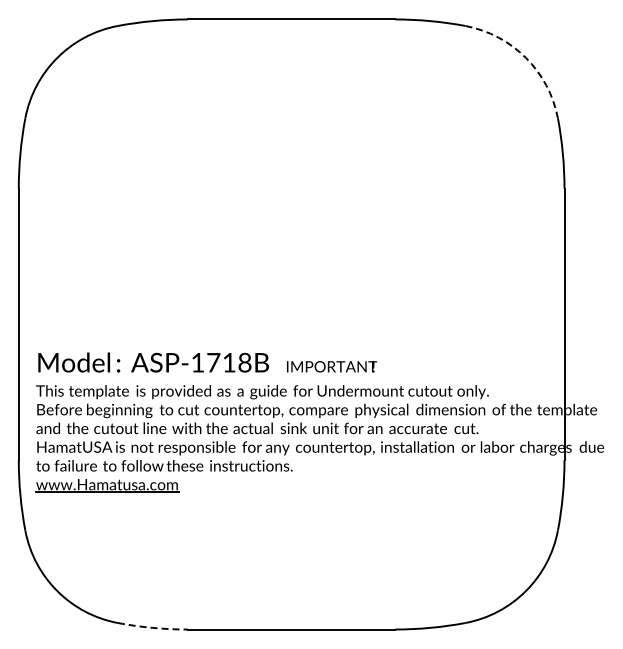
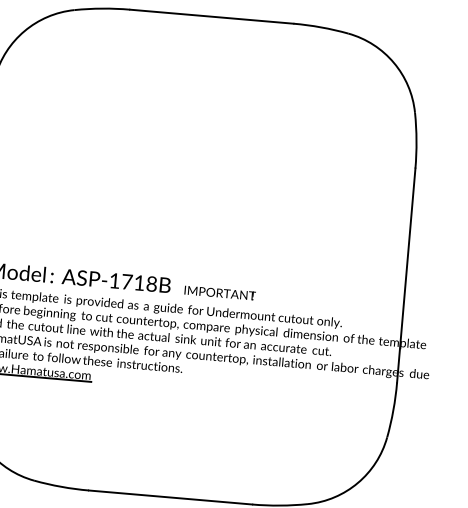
arc: (525, 57) -> (393, 62), dashed -> solid
arc: (152, 627) -> (61, 486), dashed -> solid

